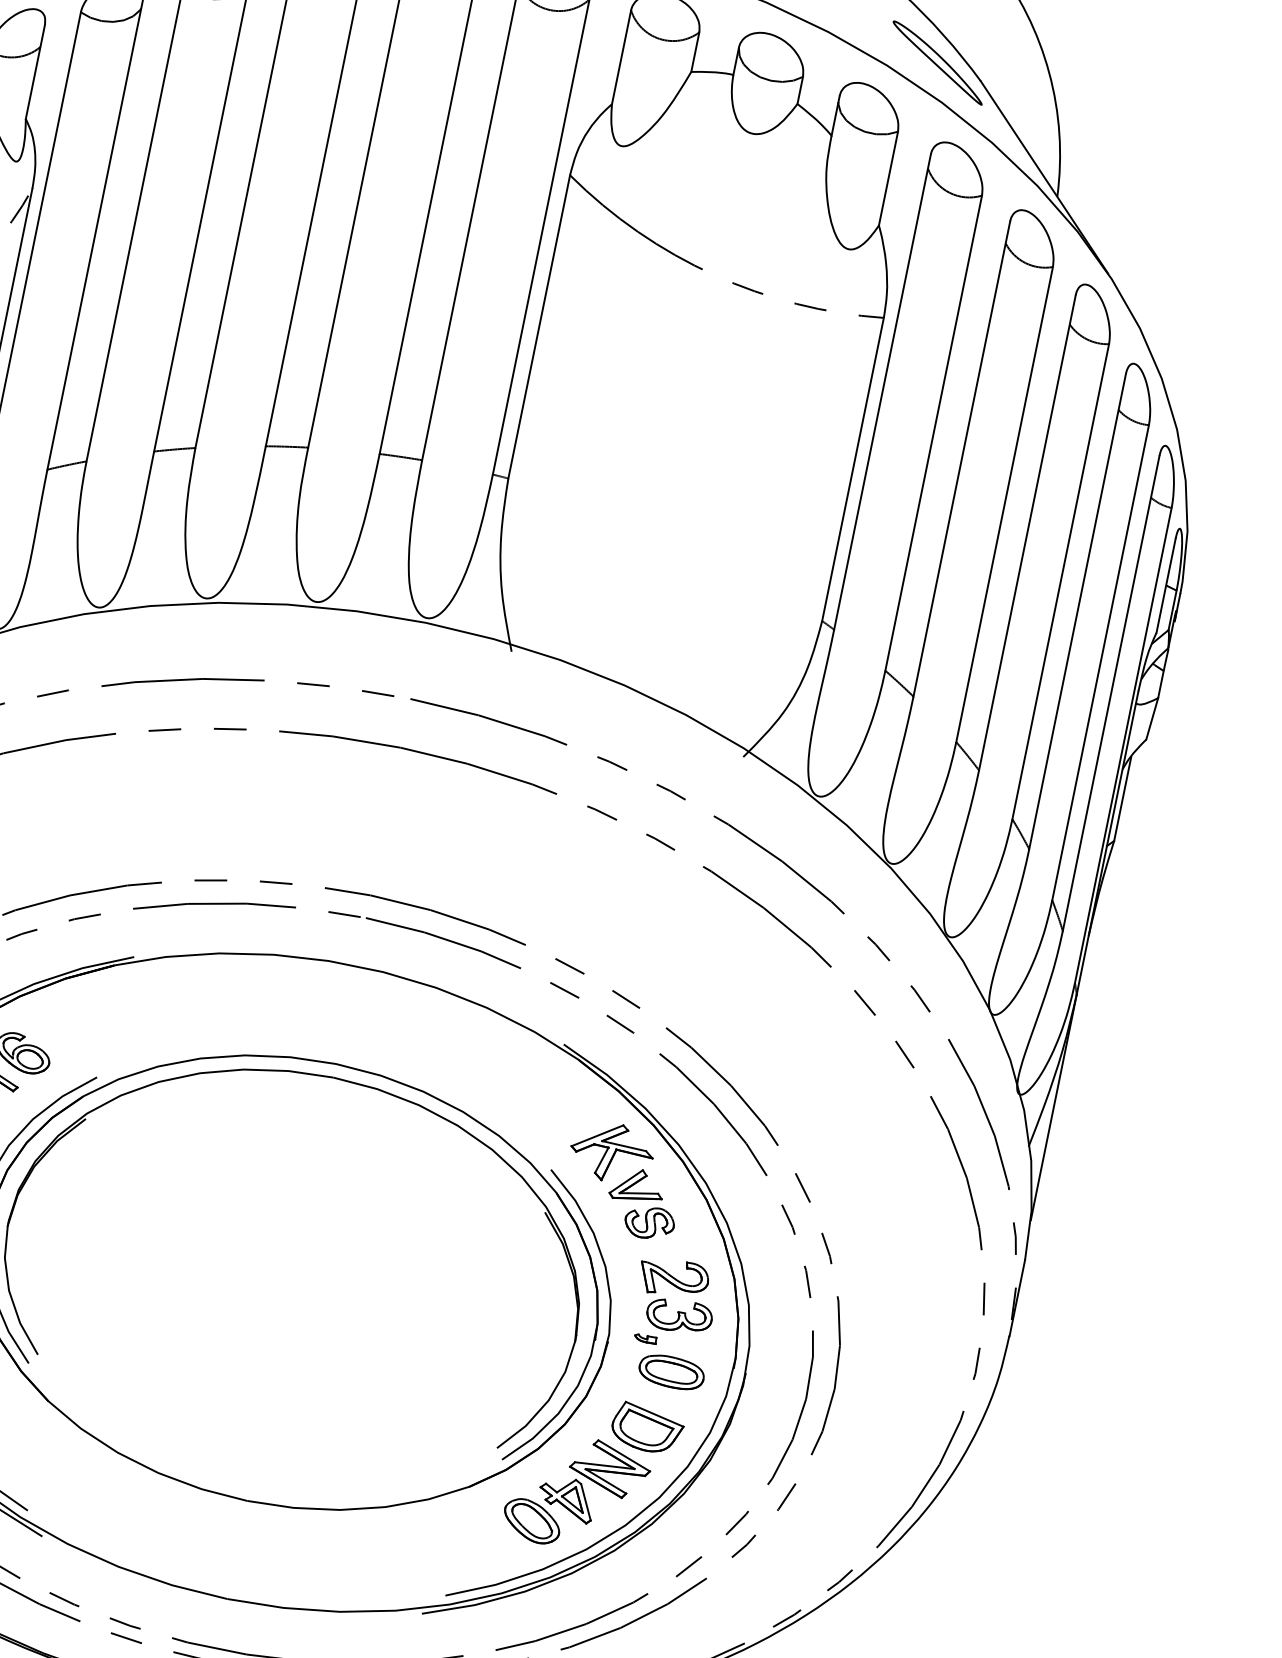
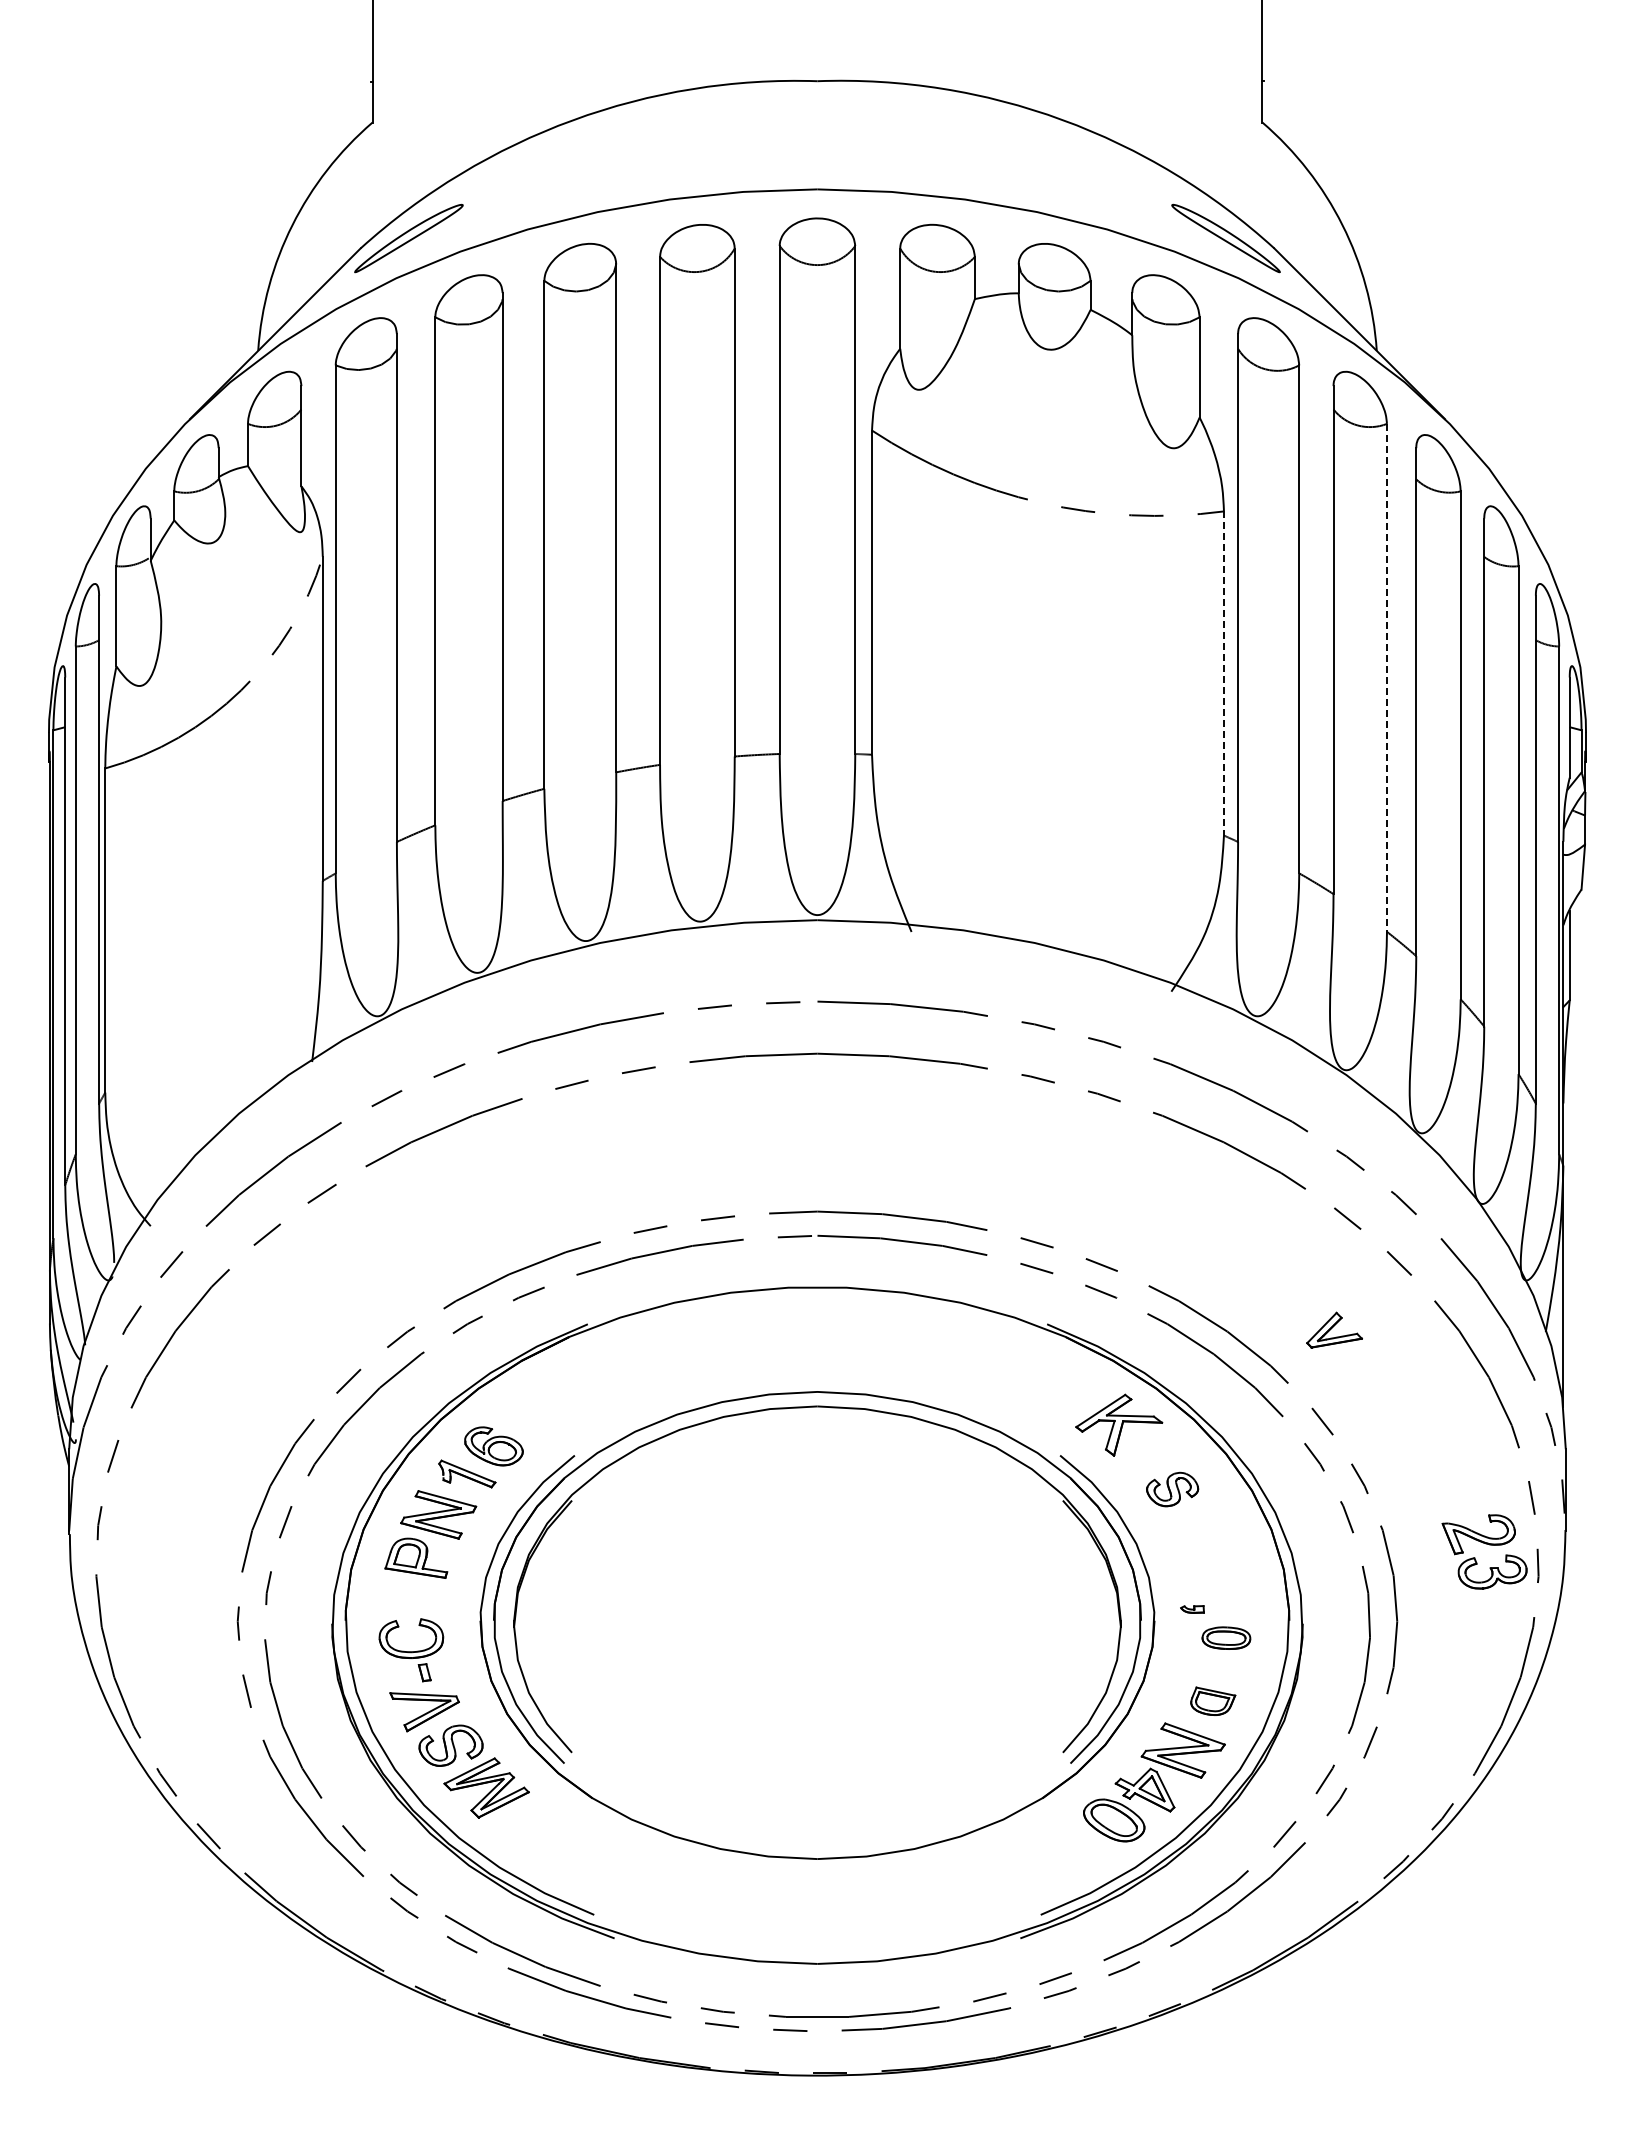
line: (852, 470) -> (1223, 674), solid -> dashed
line: (1004, 504) -> (1386, 677), solid -> dashed
part: (637, 1185) -> (1334, 1329), moved
part: (678, 1289) -> (1485, 1544), moved
part: (671, 1371) -> (1226, 1637), size x0.7
part: (646, 1428) -> (1212, 1701), size x0.6

